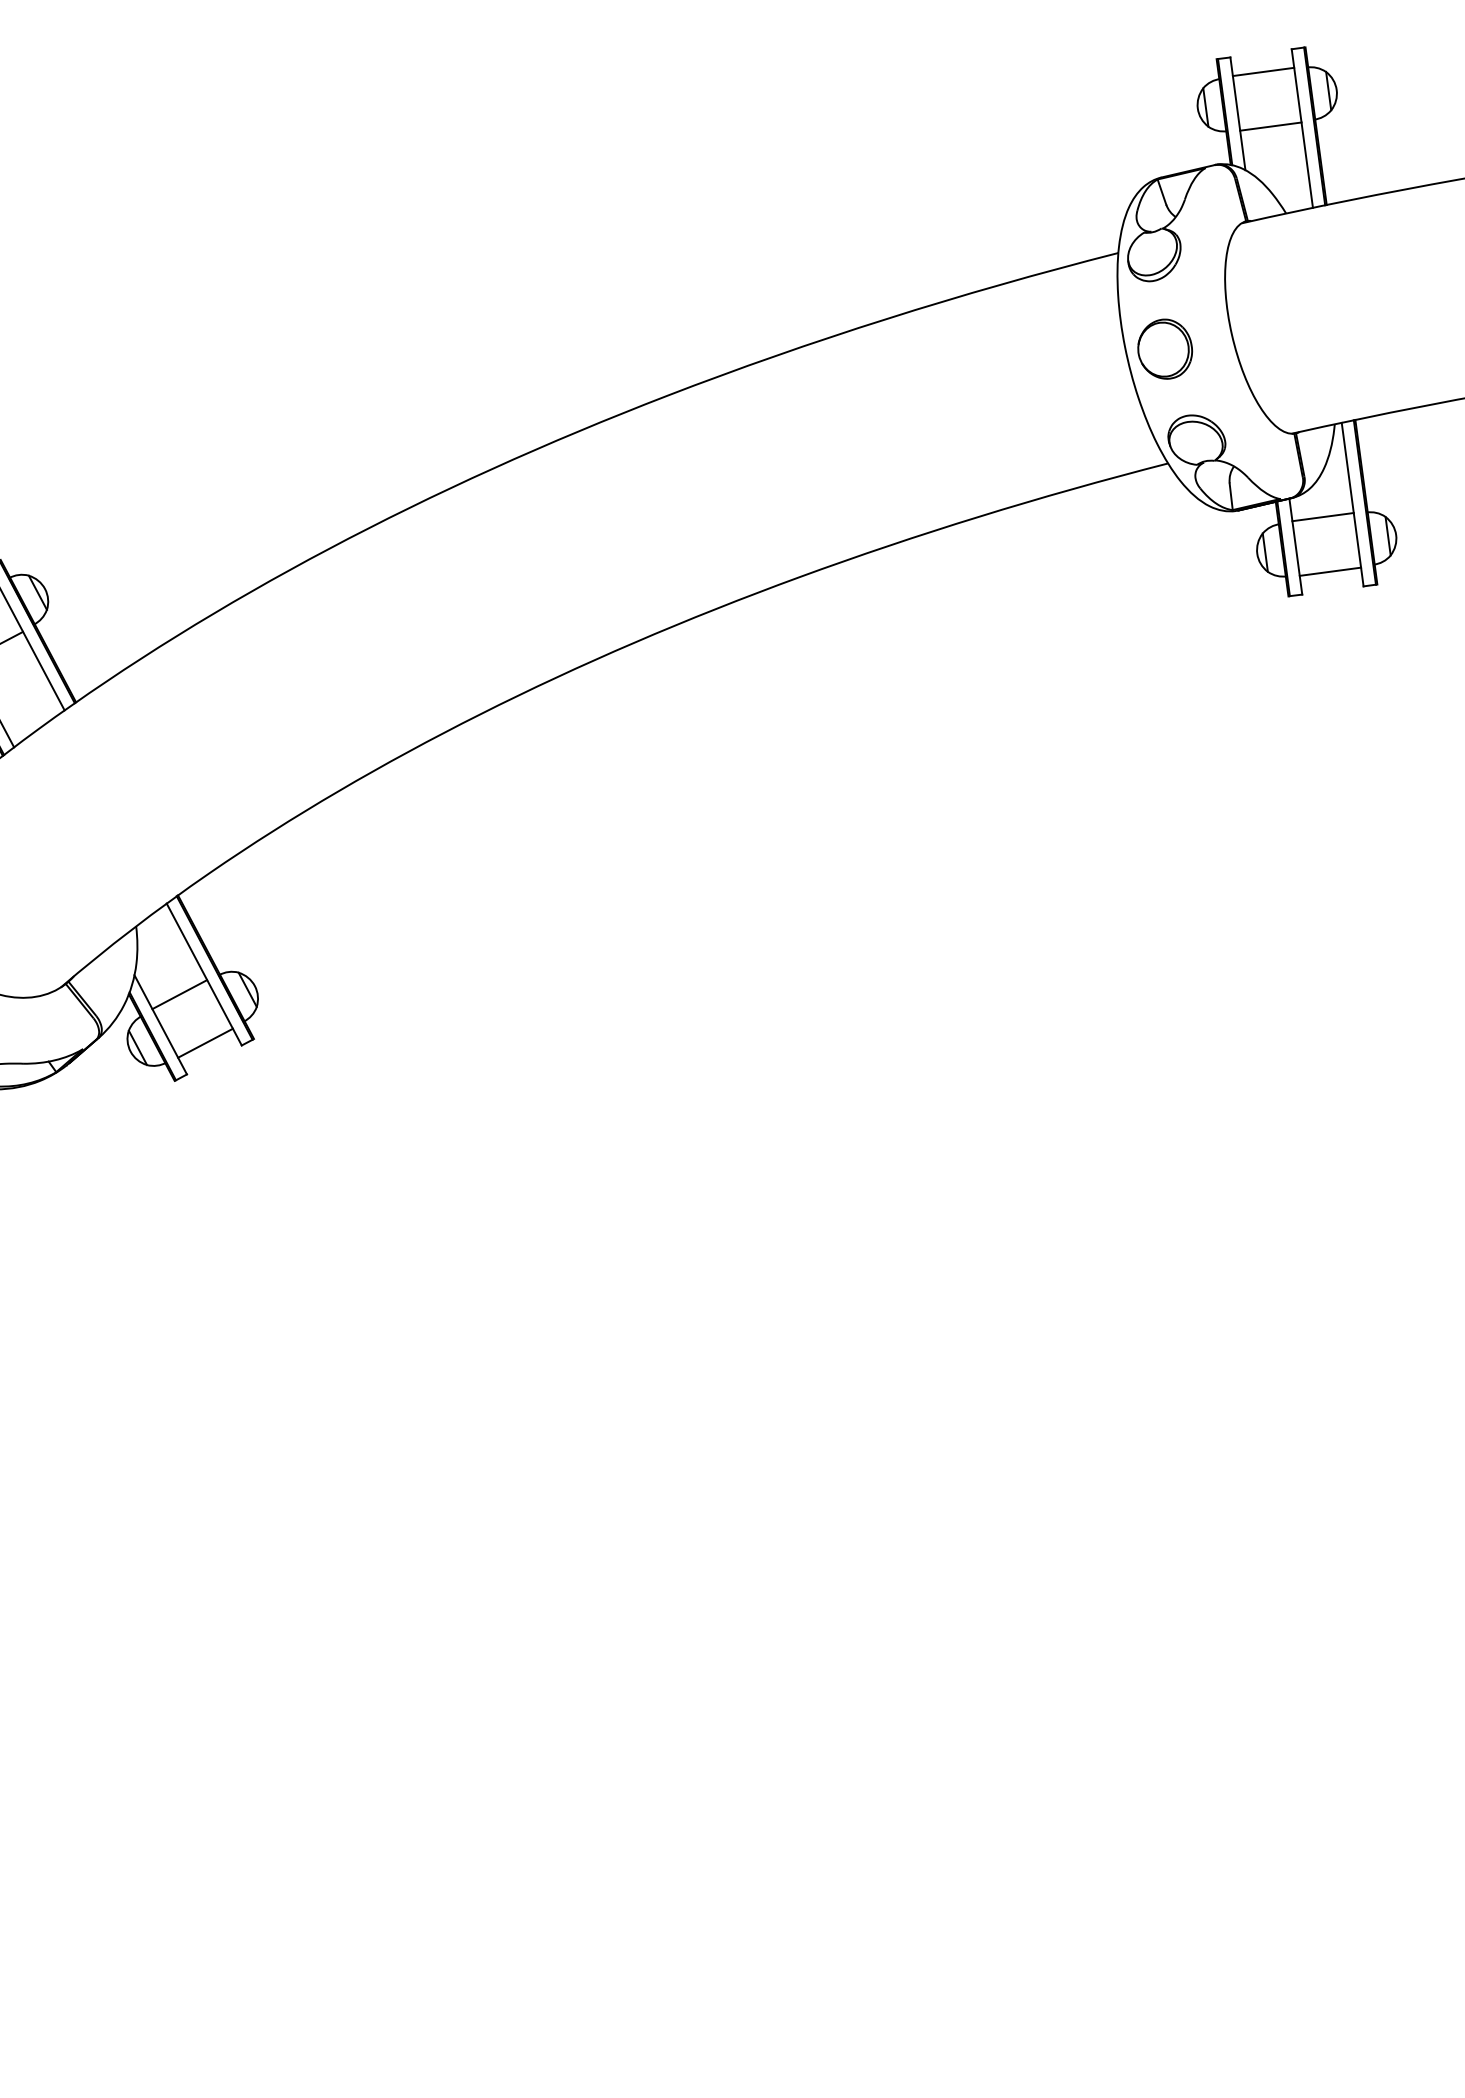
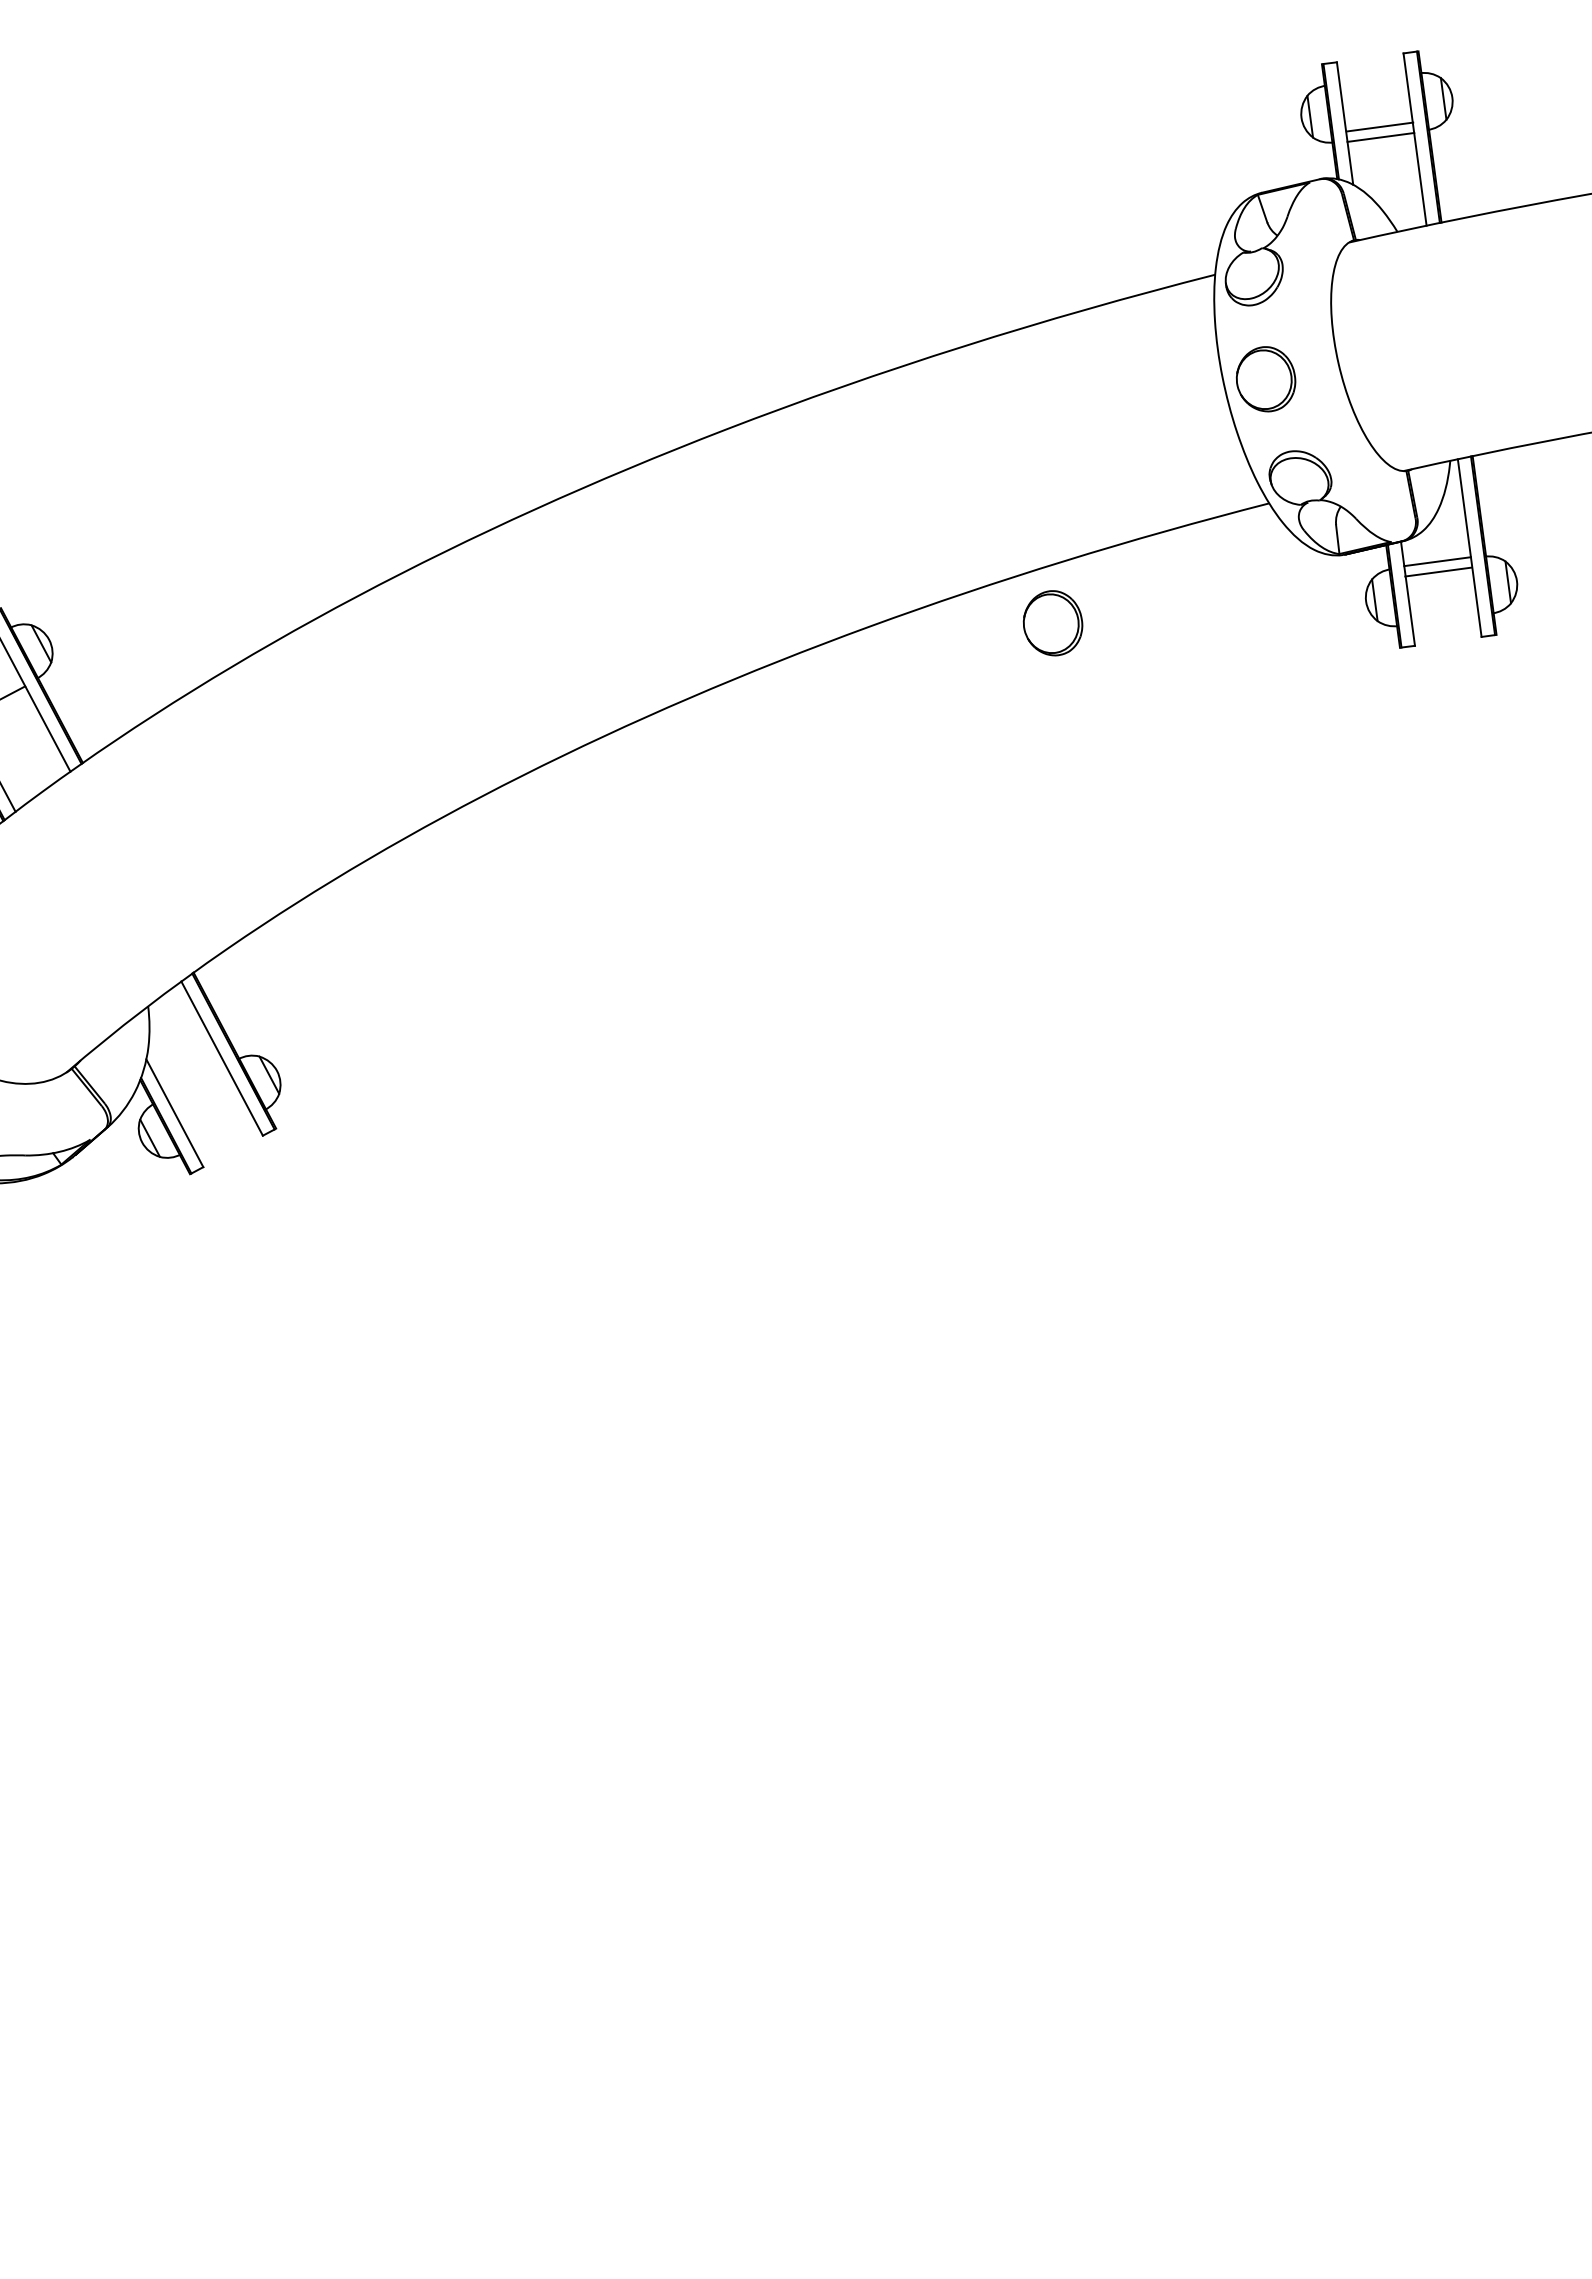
line: (1263, 71) -> (1379, 126), moved
line: (1330, 571) -> (1438, 571), moved
part: (968, 574) -> (1052, 623), added
line: (179, 994) -> (195, 1080), removed
line: (205, 1042) -> (223, 1132), removed

